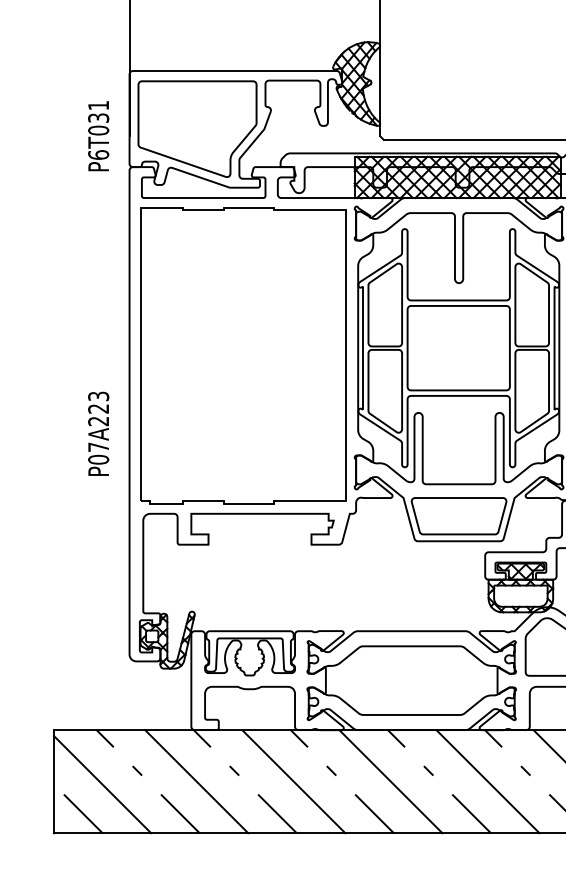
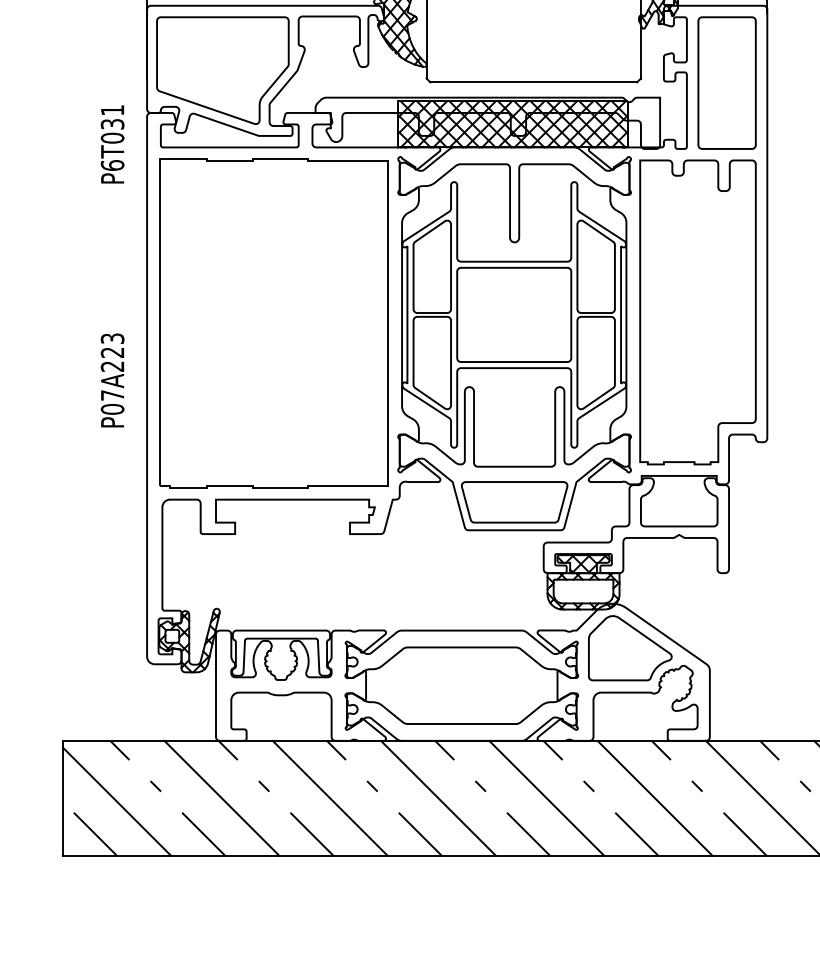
text: (98, 136) -> (112, 144), moved
text: (98, 433) -> (112, 380), moved

